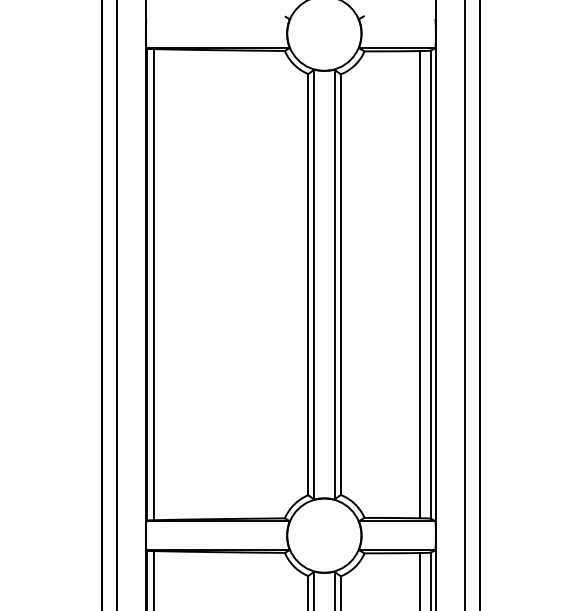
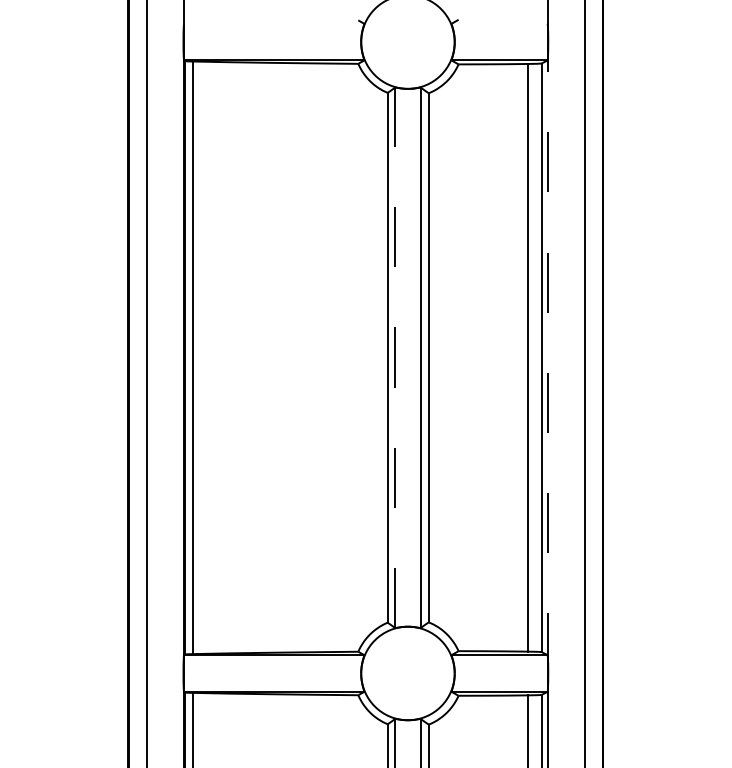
line: (314, 284) -> (395, 357), solid -> dashed
line: (436, 284) -> (548, 357), solid -> dashed

